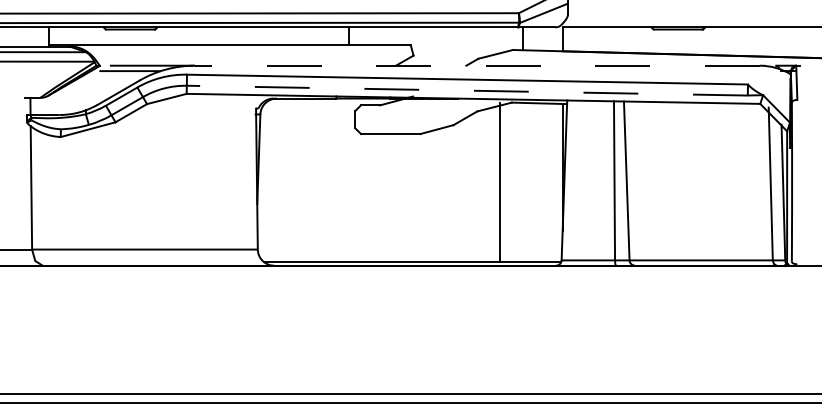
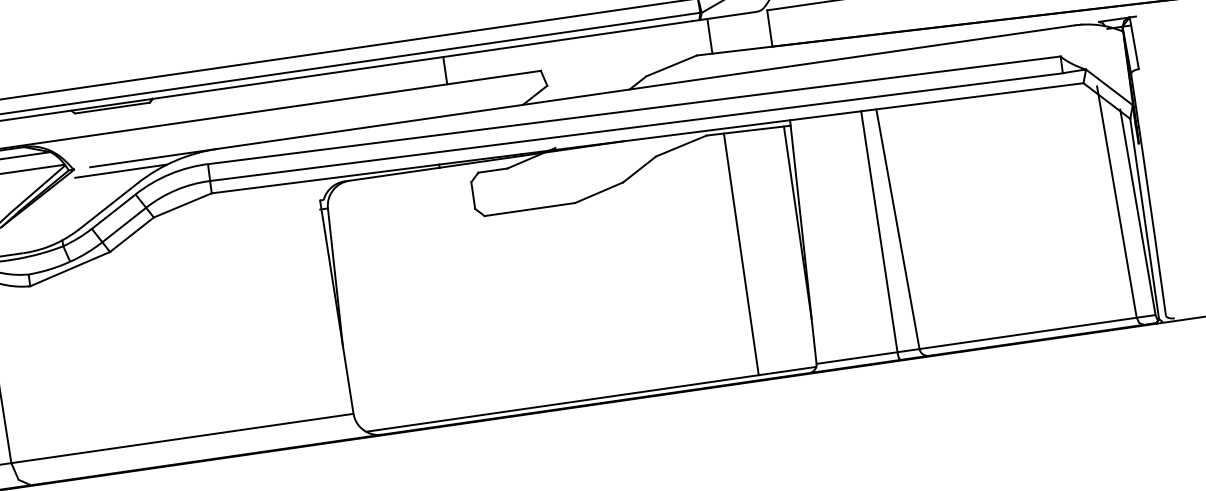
line: (477, 65) -> (646, 86), dashed -> solid
line: (467, 90) -> (636, 126), dashed -> solid
line: (500, 182) -> (741, 254), moved

